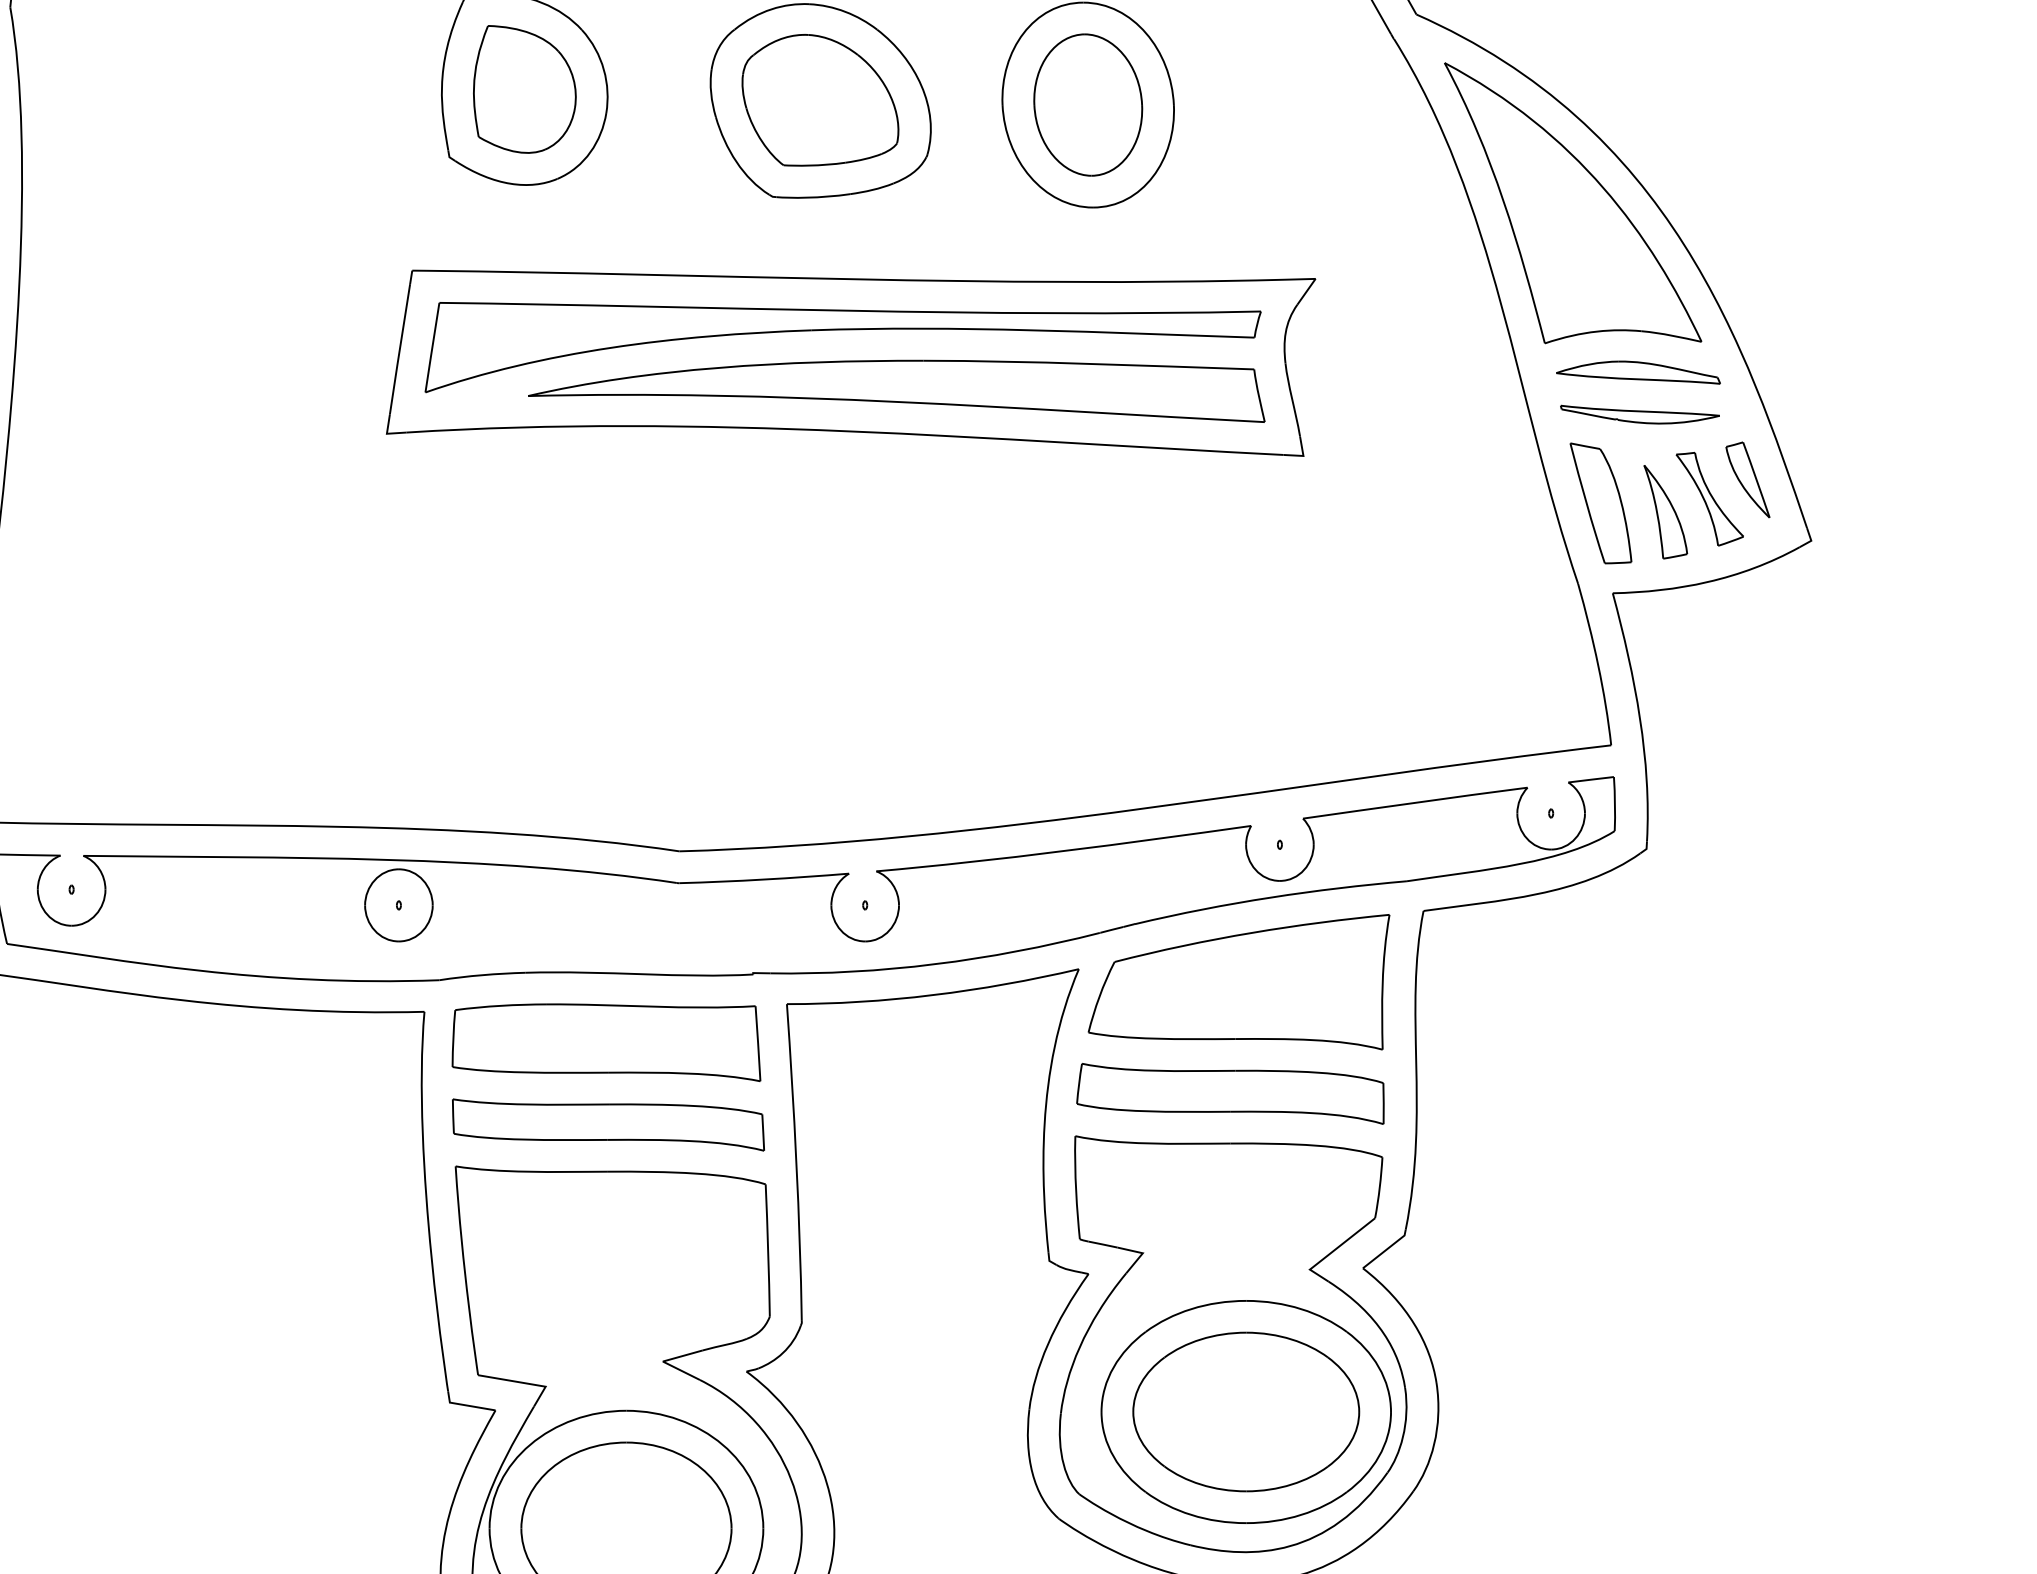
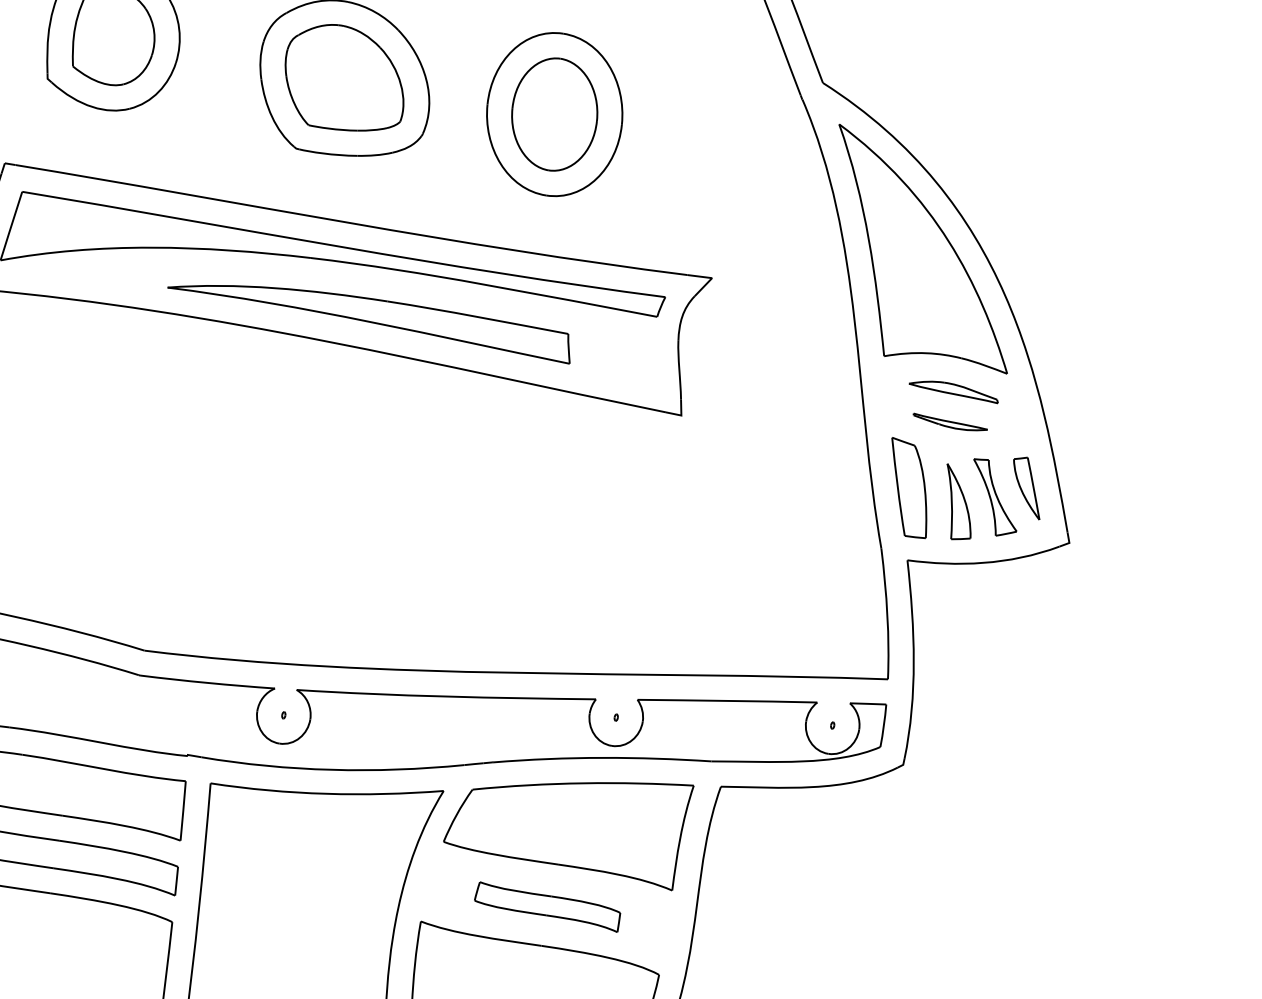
part: (1638, 372) -> (954, 390), size x0.7
part: (896, 390) -> (370, 315), size x0.7
part: (1639, 414) -> (949, 423), size x0.6
part: (1230, 1093) -> (547, 906), size x0.6

